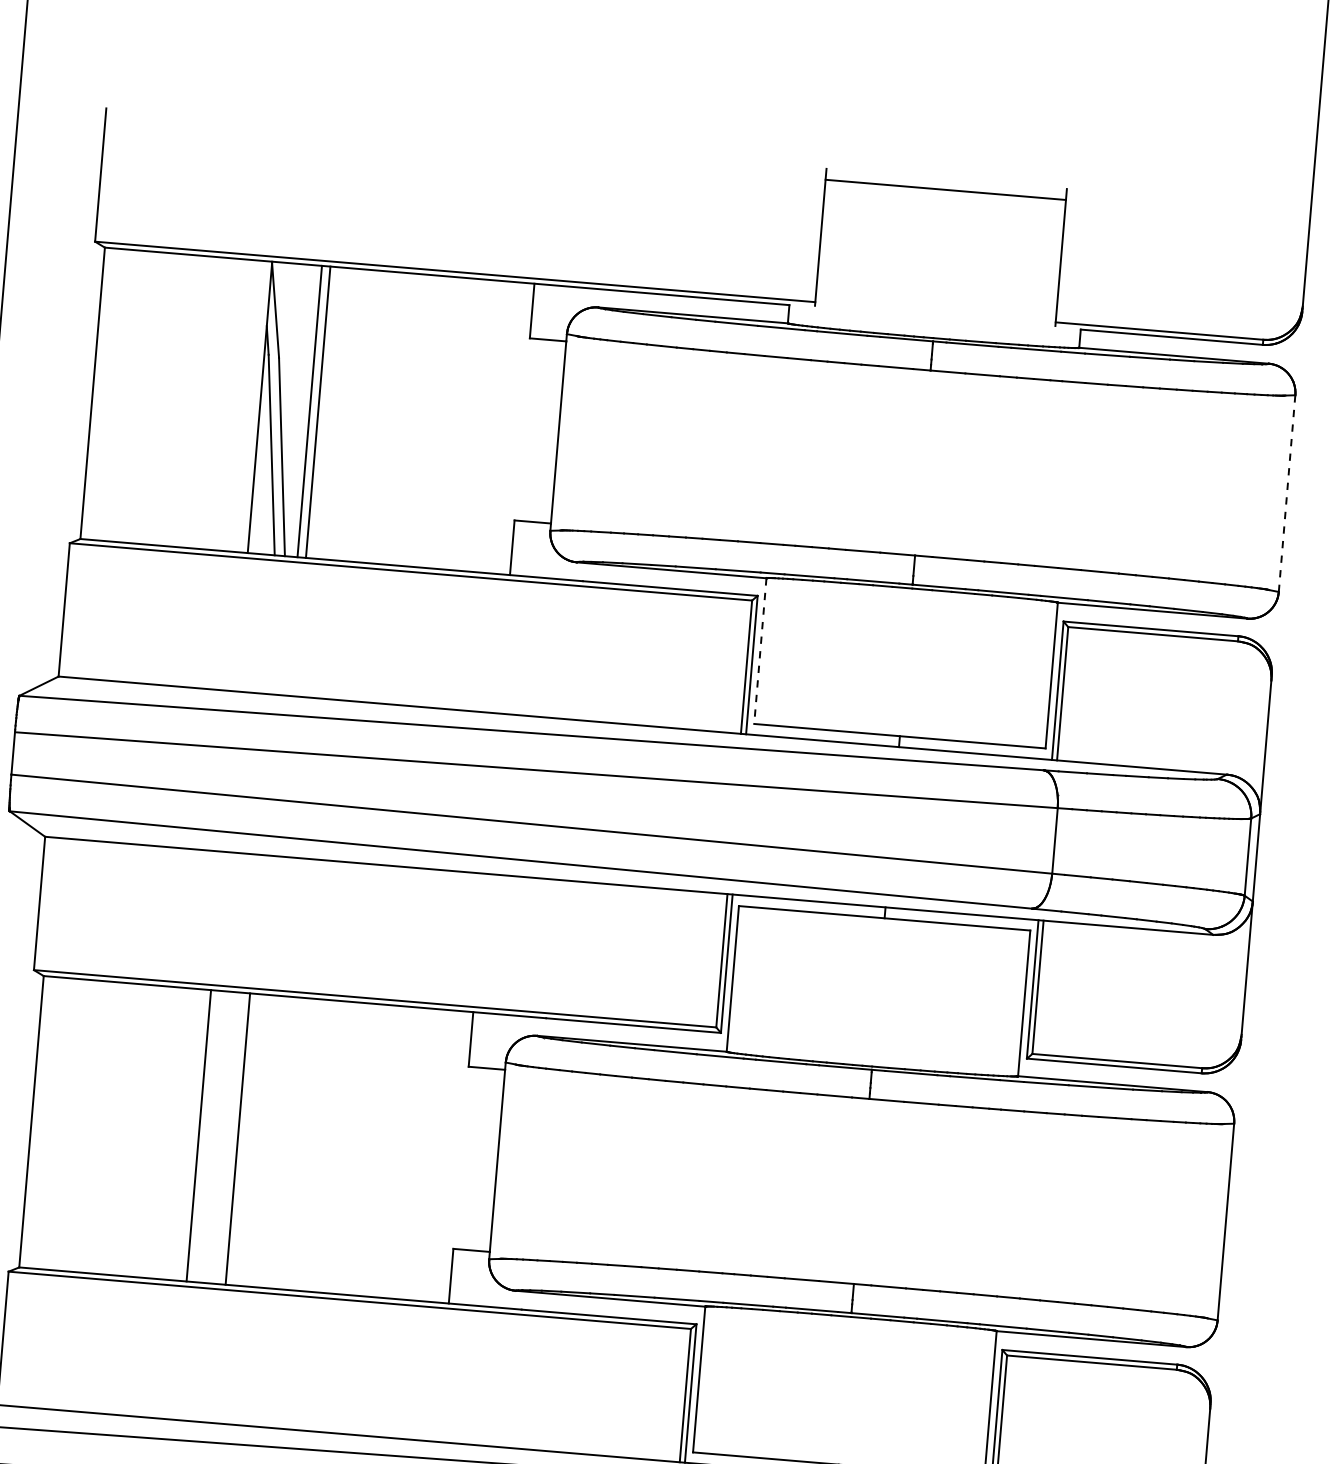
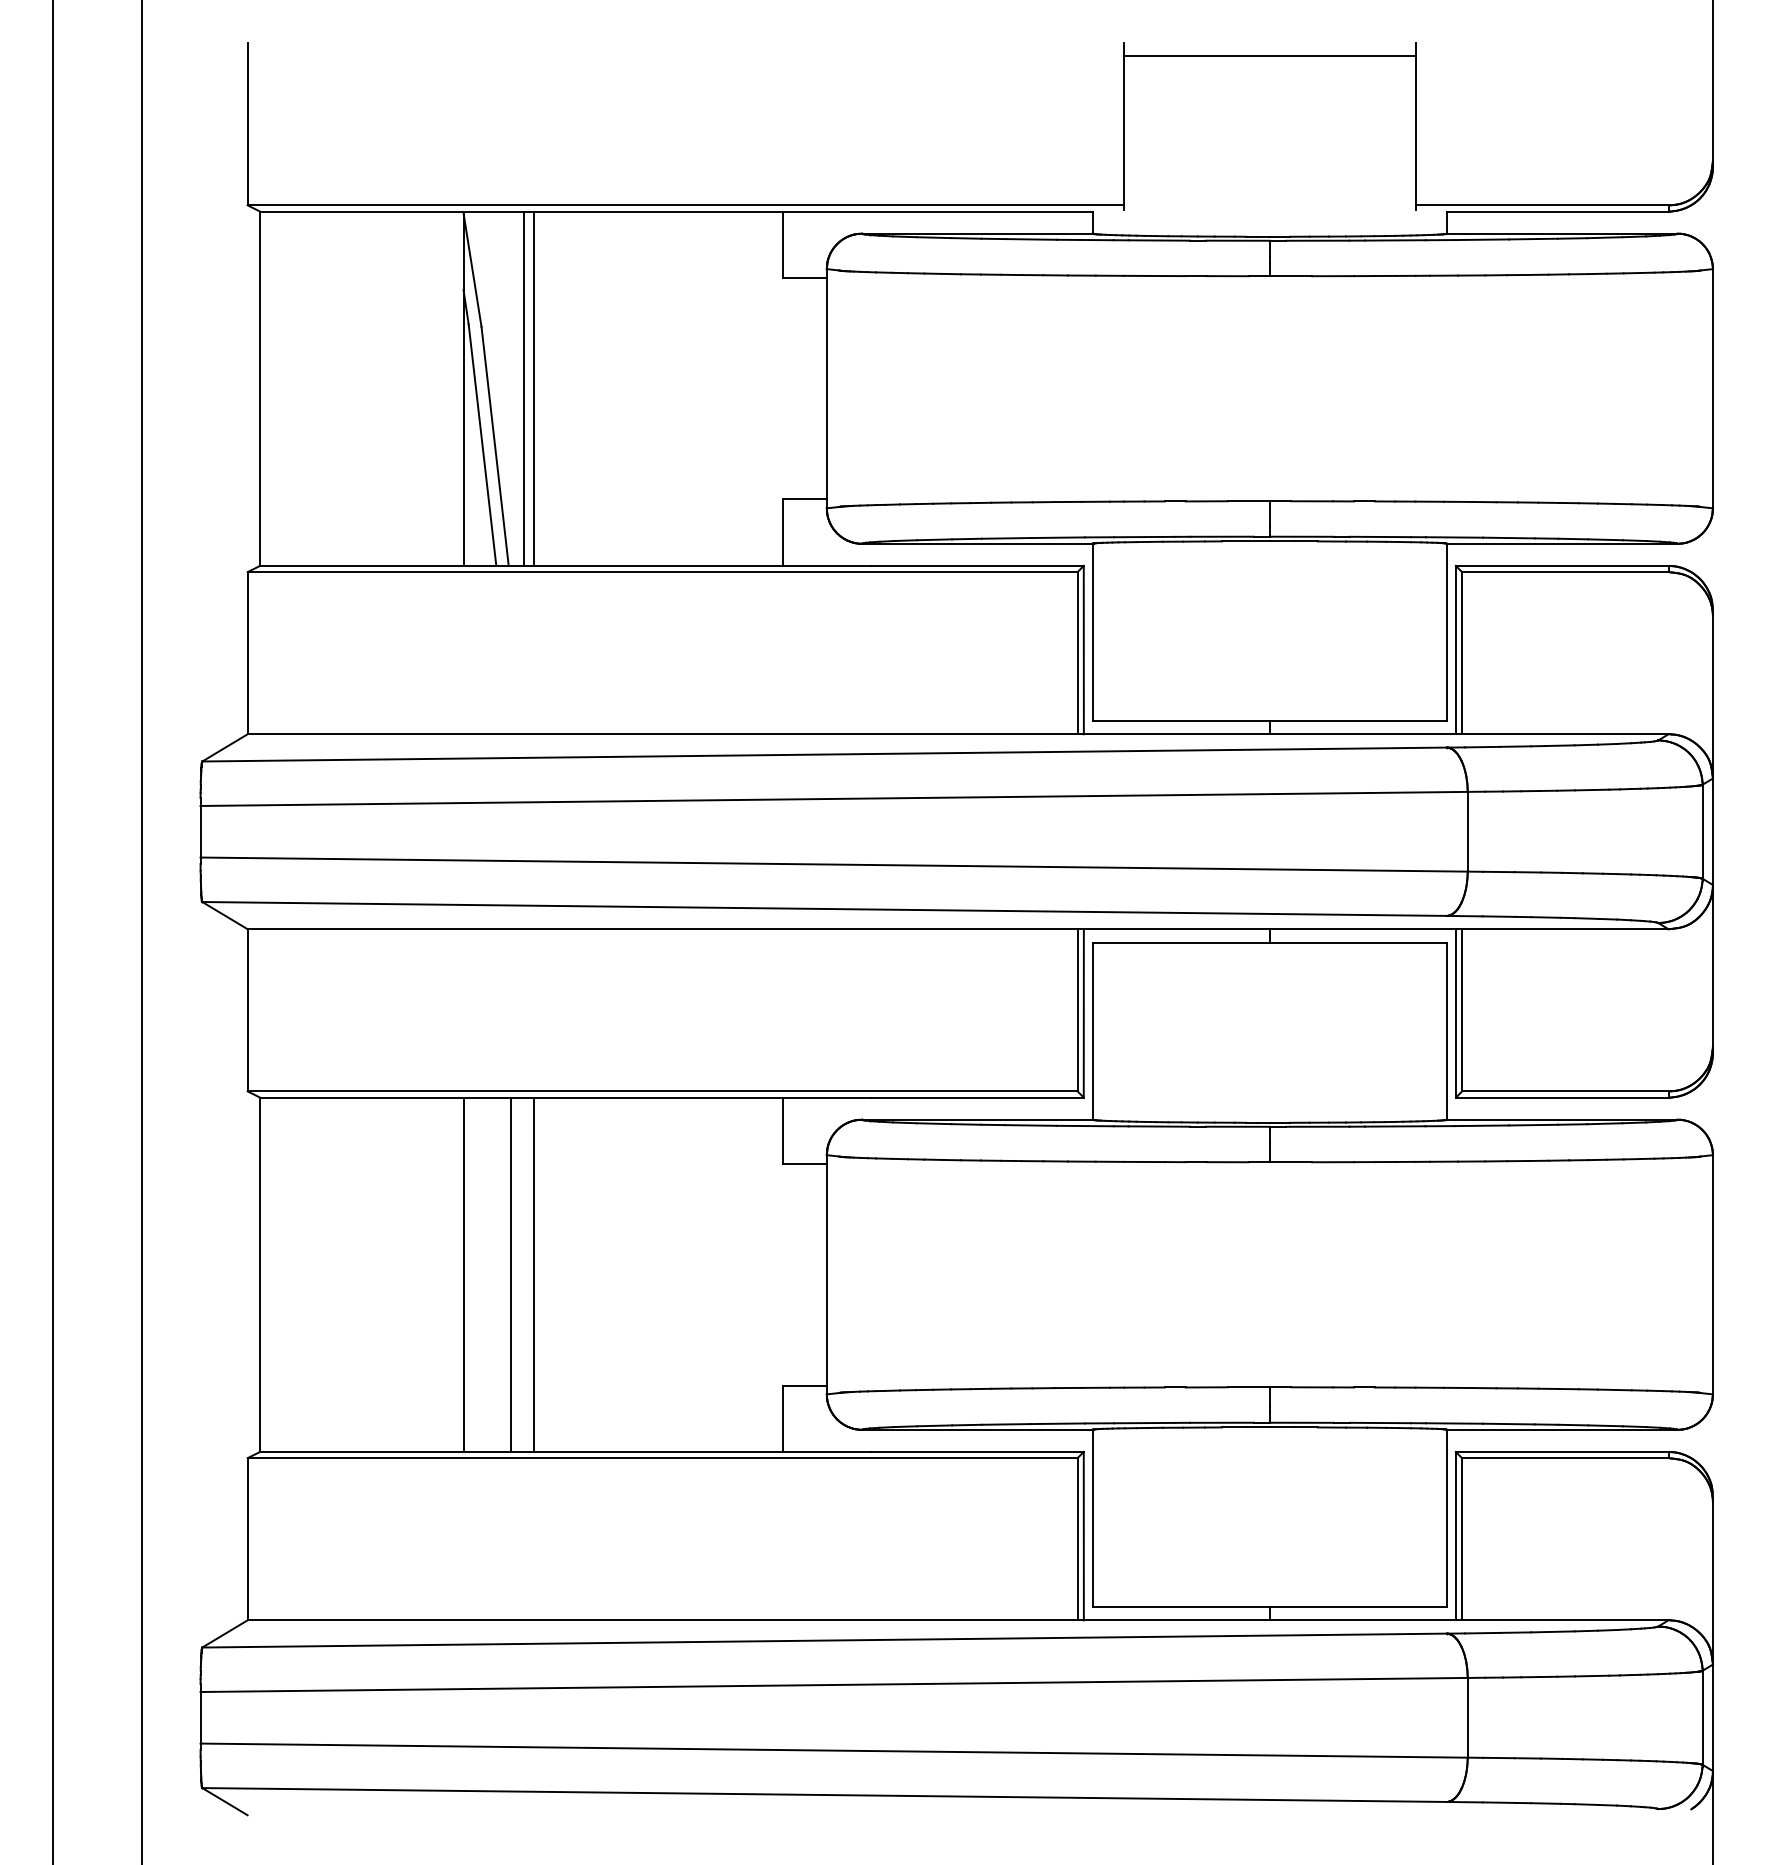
line: (1286, 493) -> (1712, 388), dashed -> solid
line: (760, 651) -> (1092, 632), dashed -> solid
line: (257, 1140) -> (534, 1274), added

